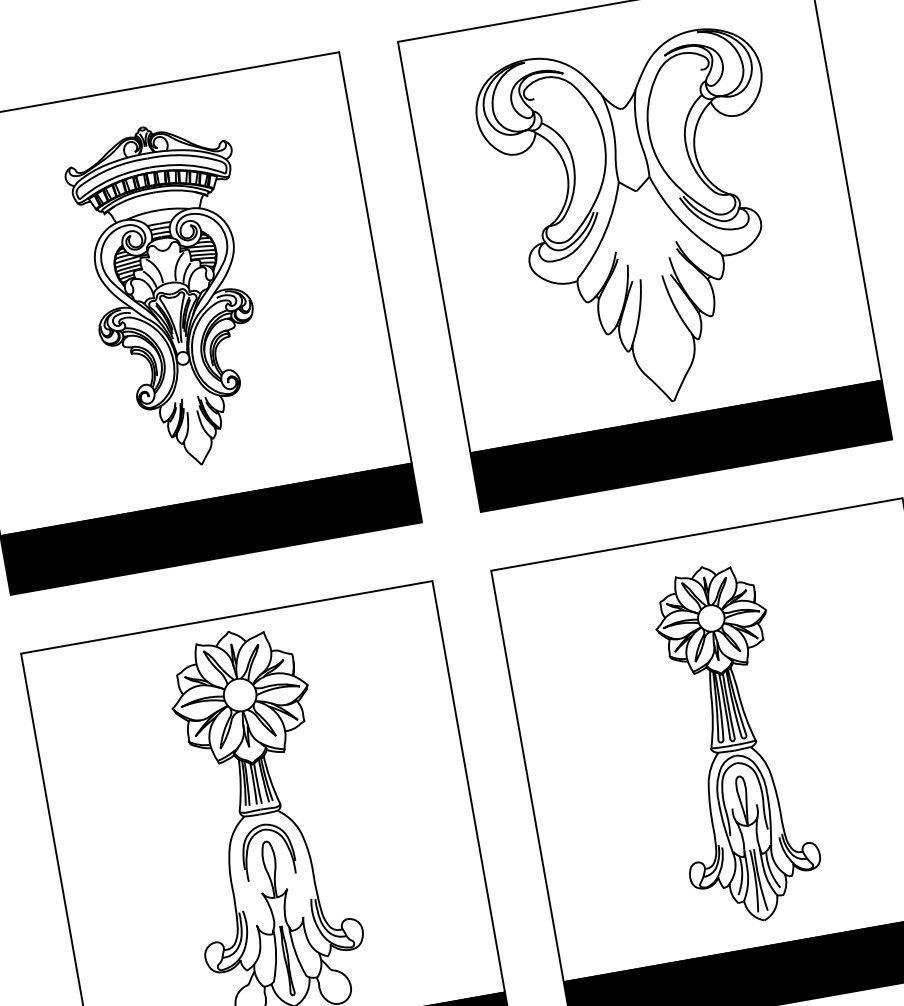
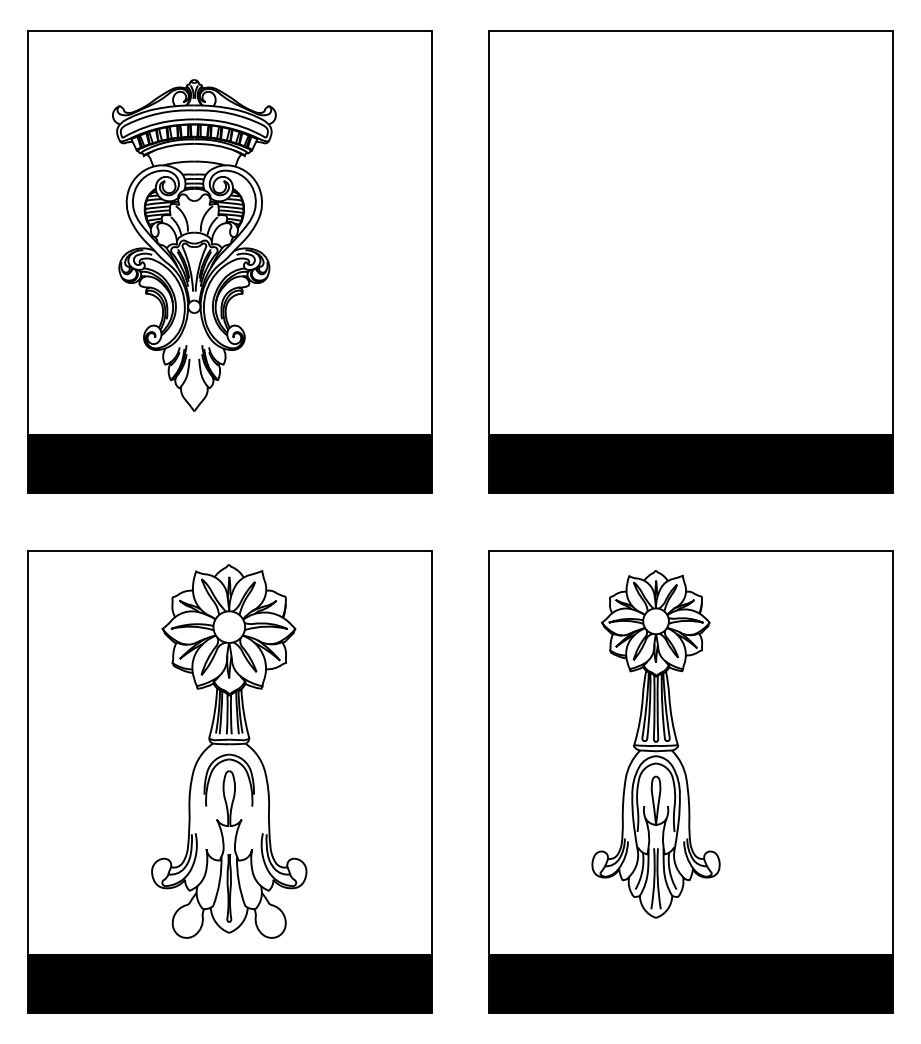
part: (641, 222) -> (691, 244), removed
part: (172, 296) -> (194, 245), moved
part: (732, 743) -> (655, 744), moved

